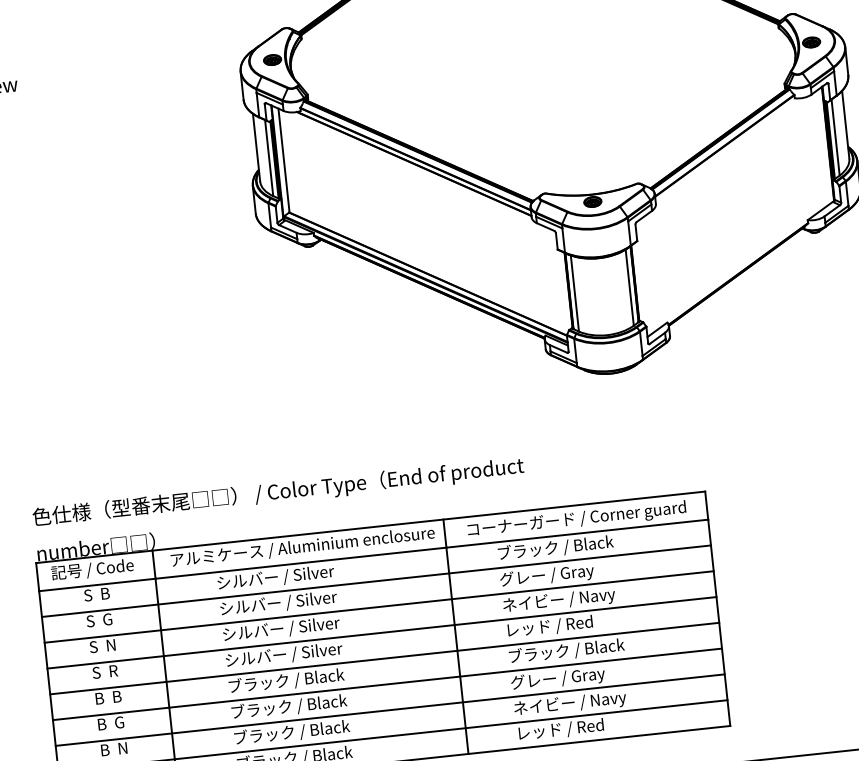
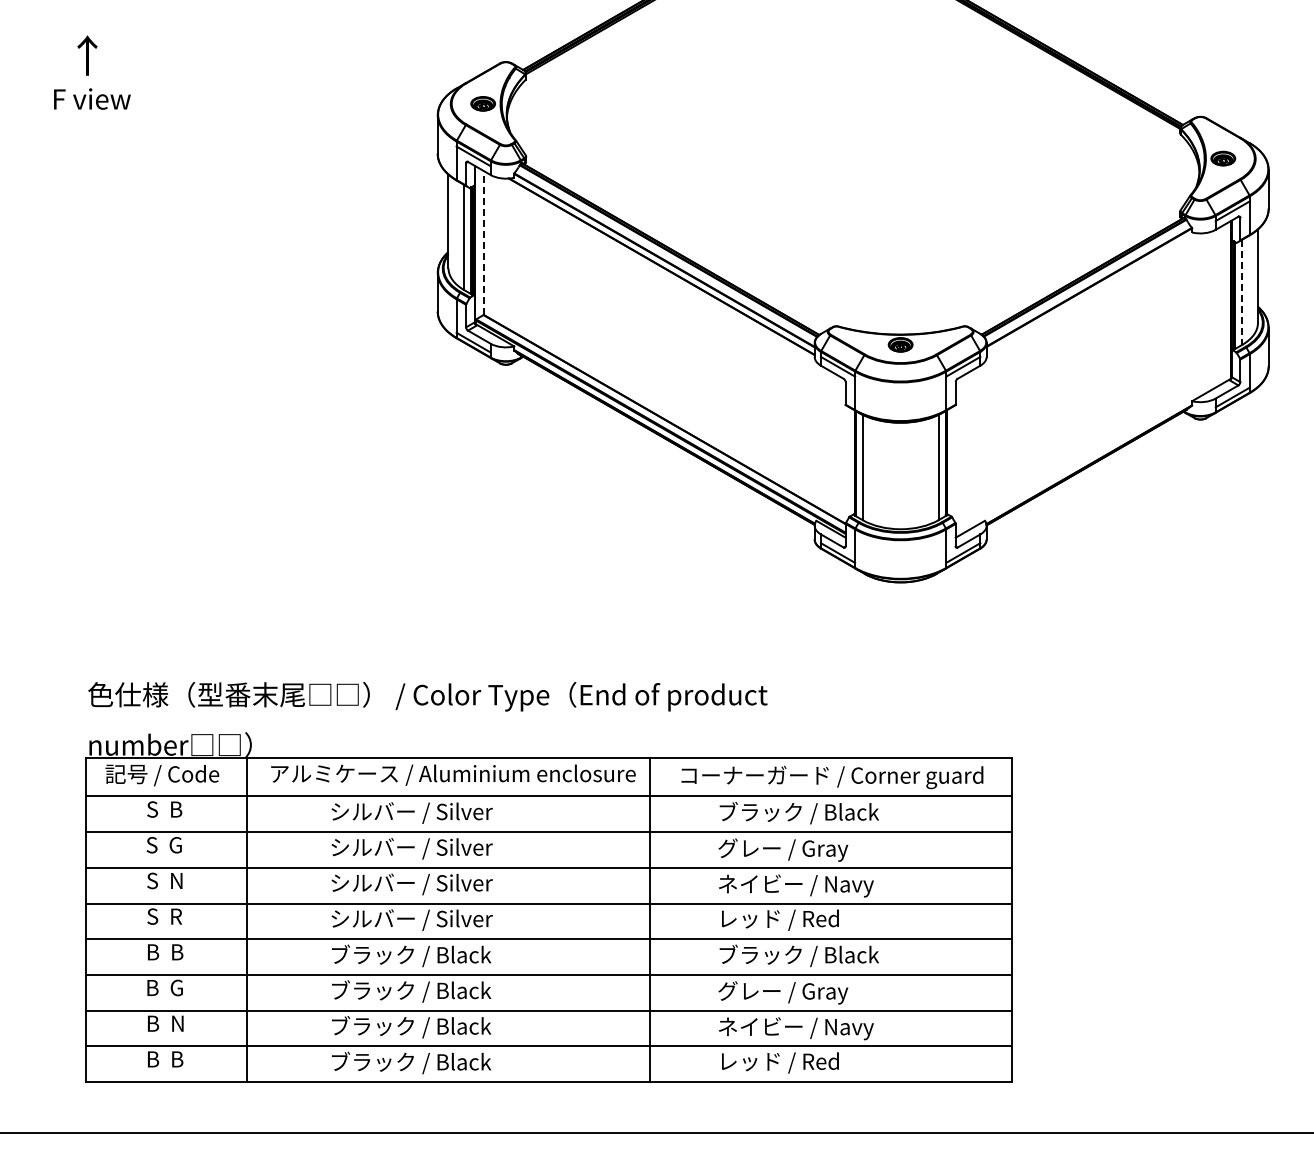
line: (835, 137) -> (1242, 292), solid -> dashed
line: (284, 160) -> (484, 243), solid -> dashed

